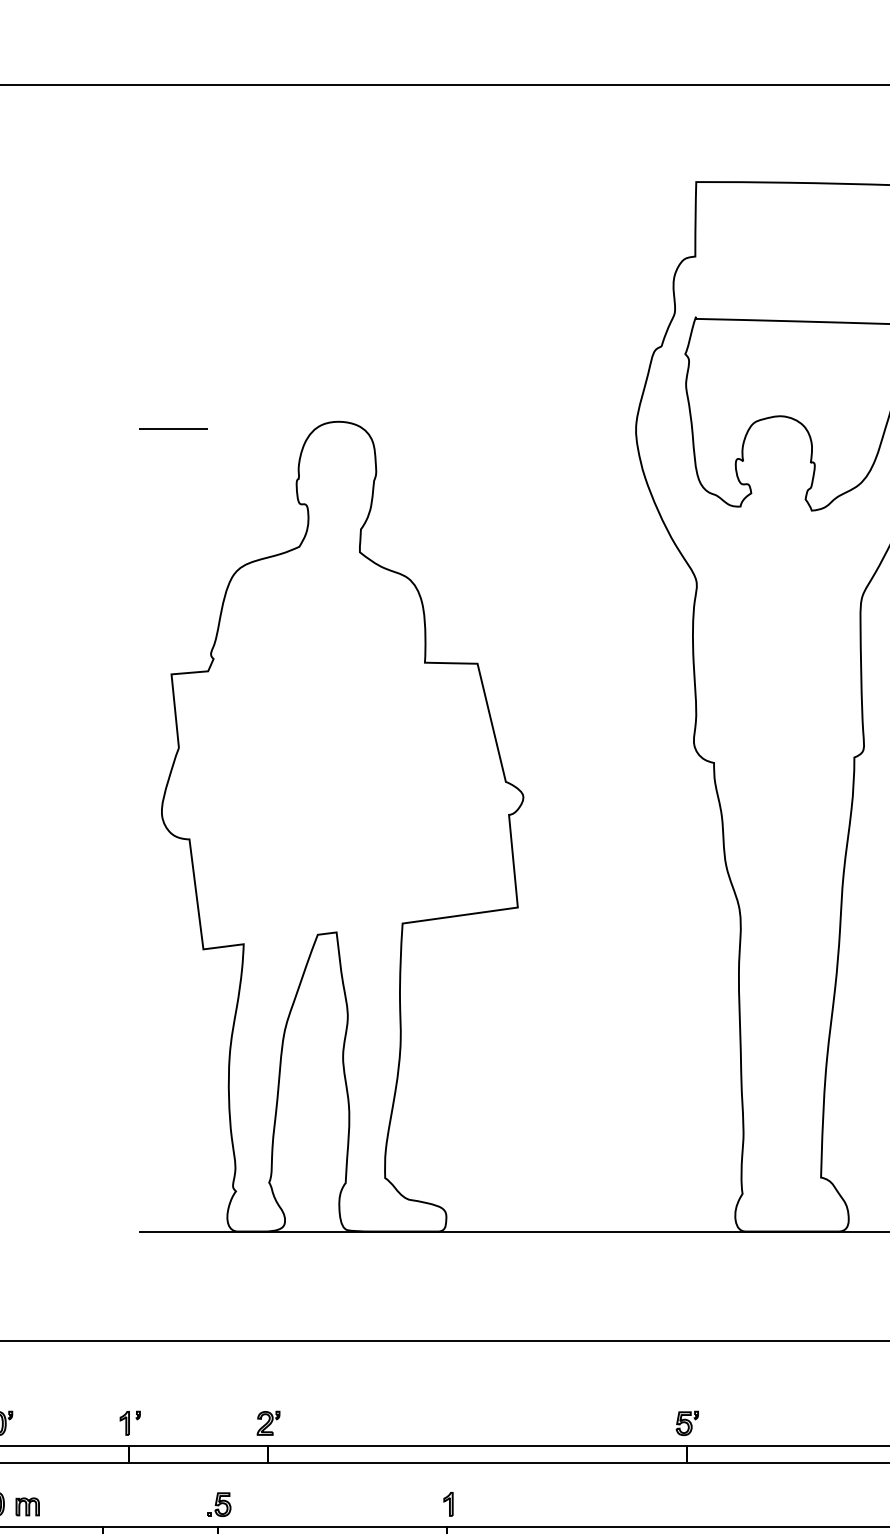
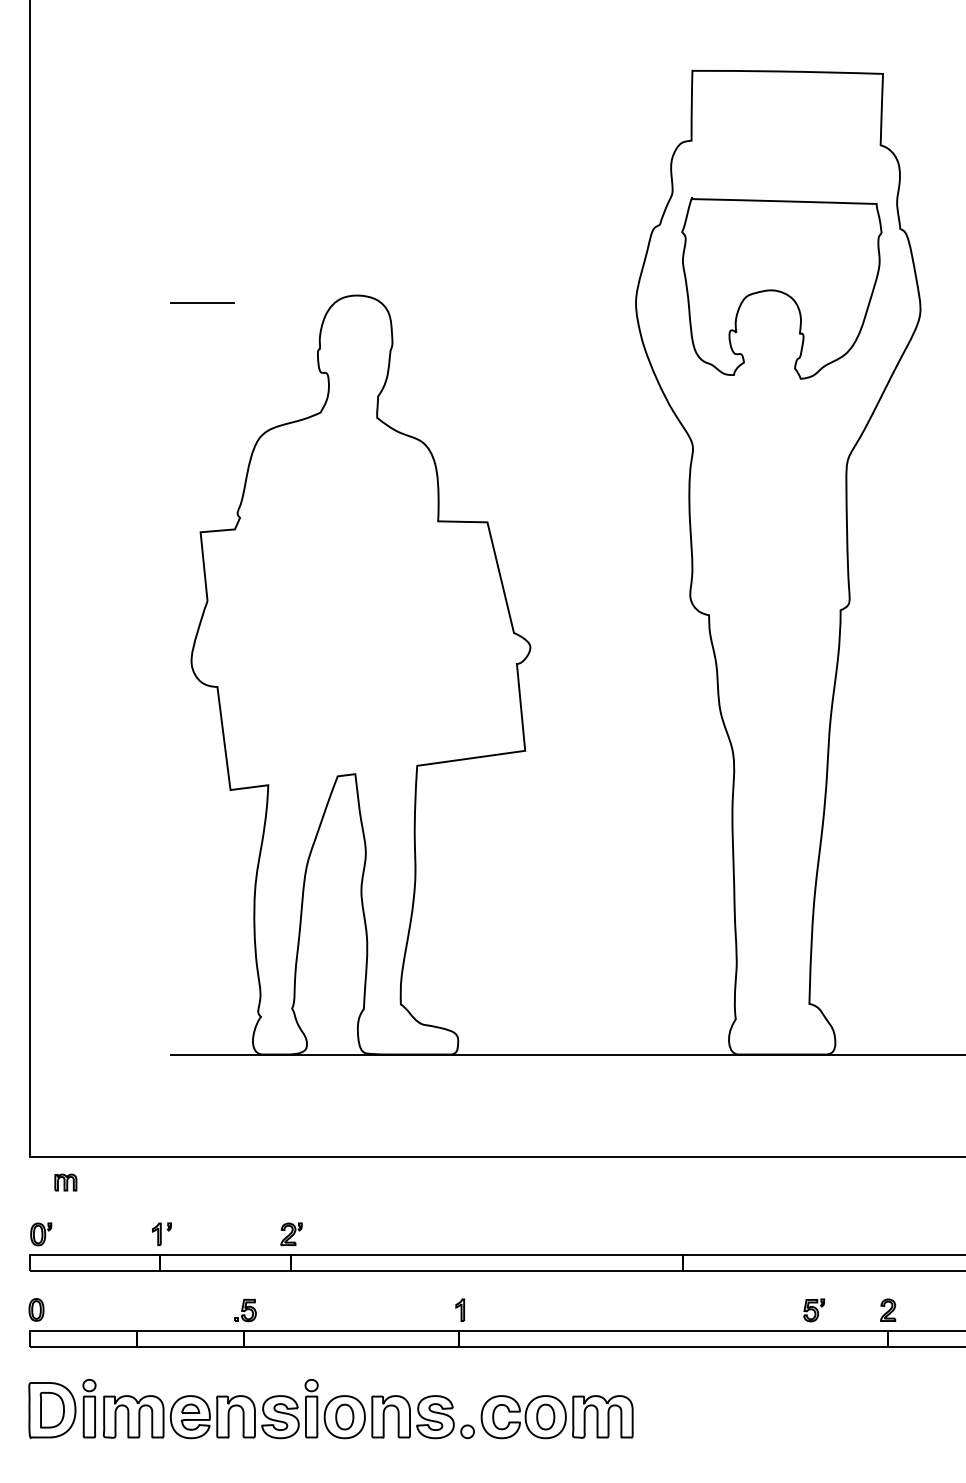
part: (686, 1423) -> (813, 1310), moved
part: (27, 1506) -> (65, 1182), moved

